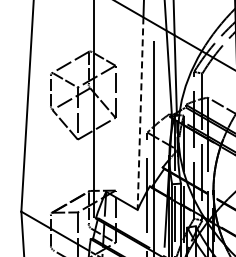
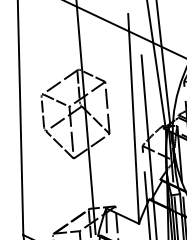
line: (140, 114) -> (134, 128), dashed -> solid

